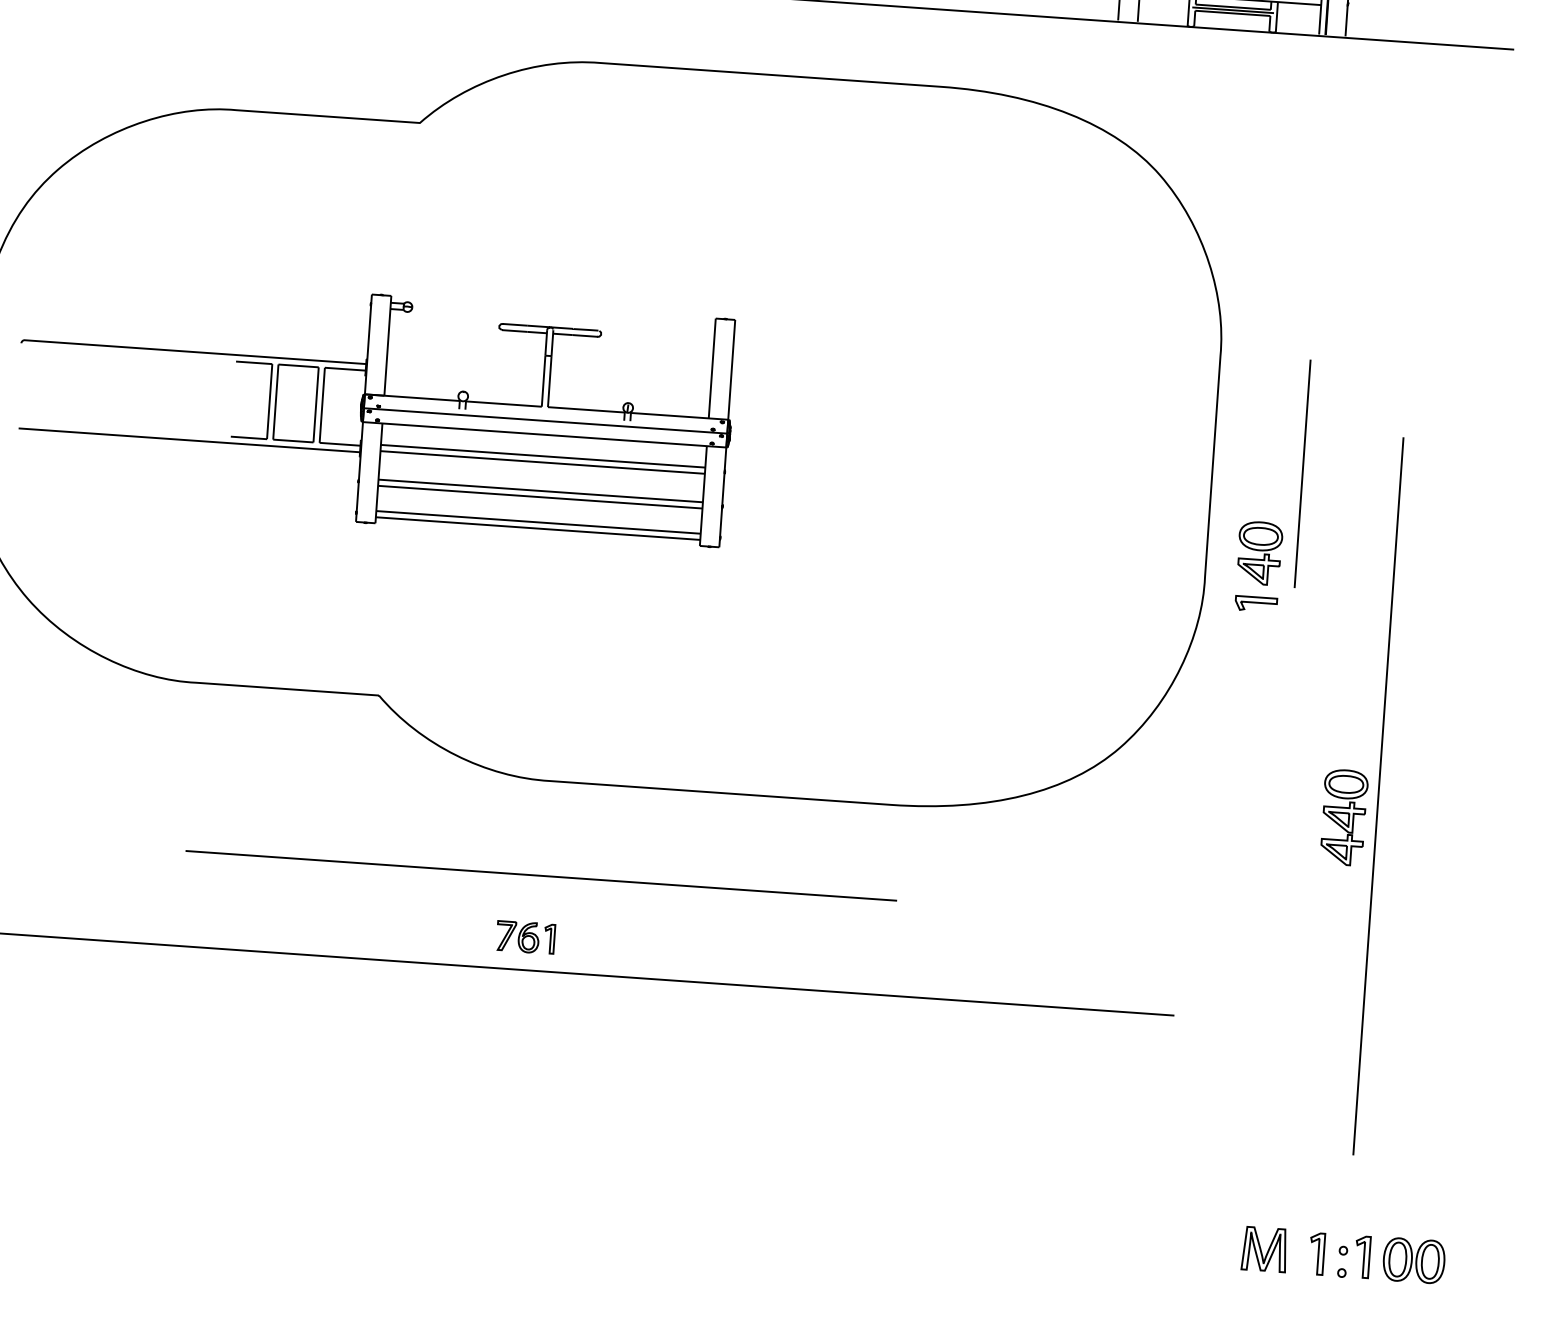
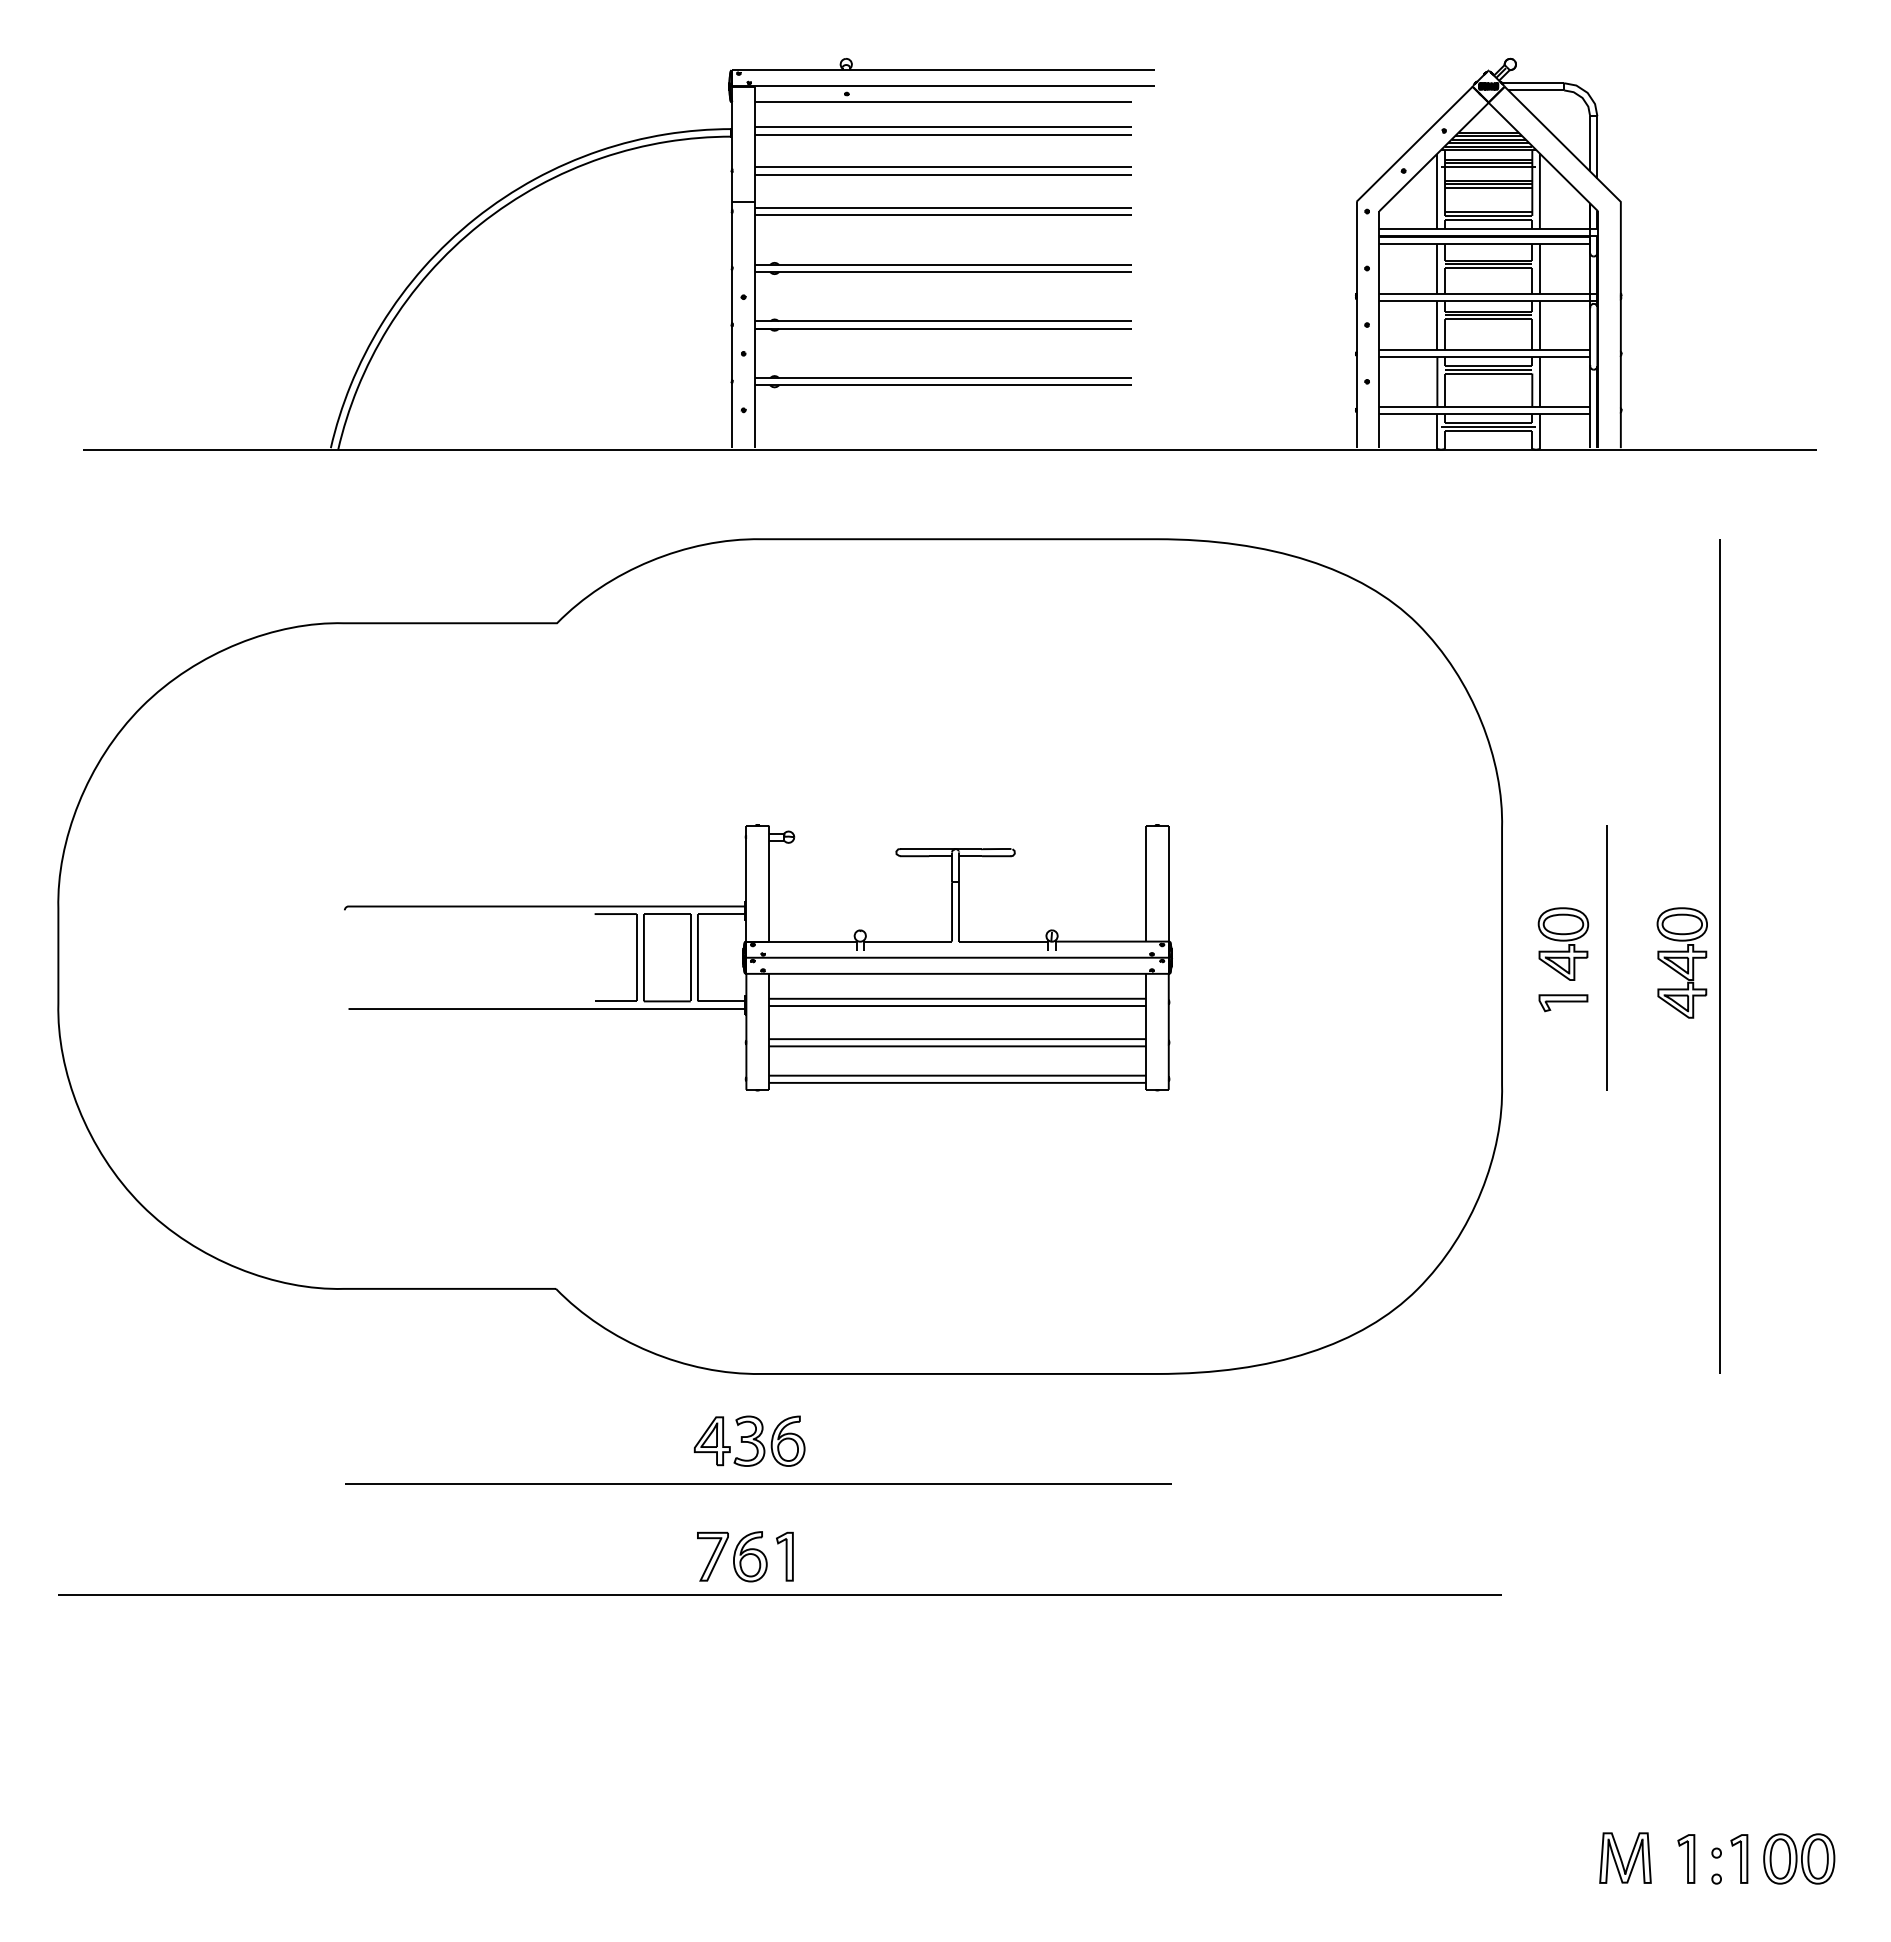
part: (374, 408) -> (758, 957), moved
part: (1258, 566) -> (1563, 959), moved
line: (1377, 796) -> (1719, 956), moved
part: (1343, 817) -> (1681, 962), moved
part: (536, 837) -> (749, 1440), added
part: (525, 937) -> (745, 1556), size x1.43

